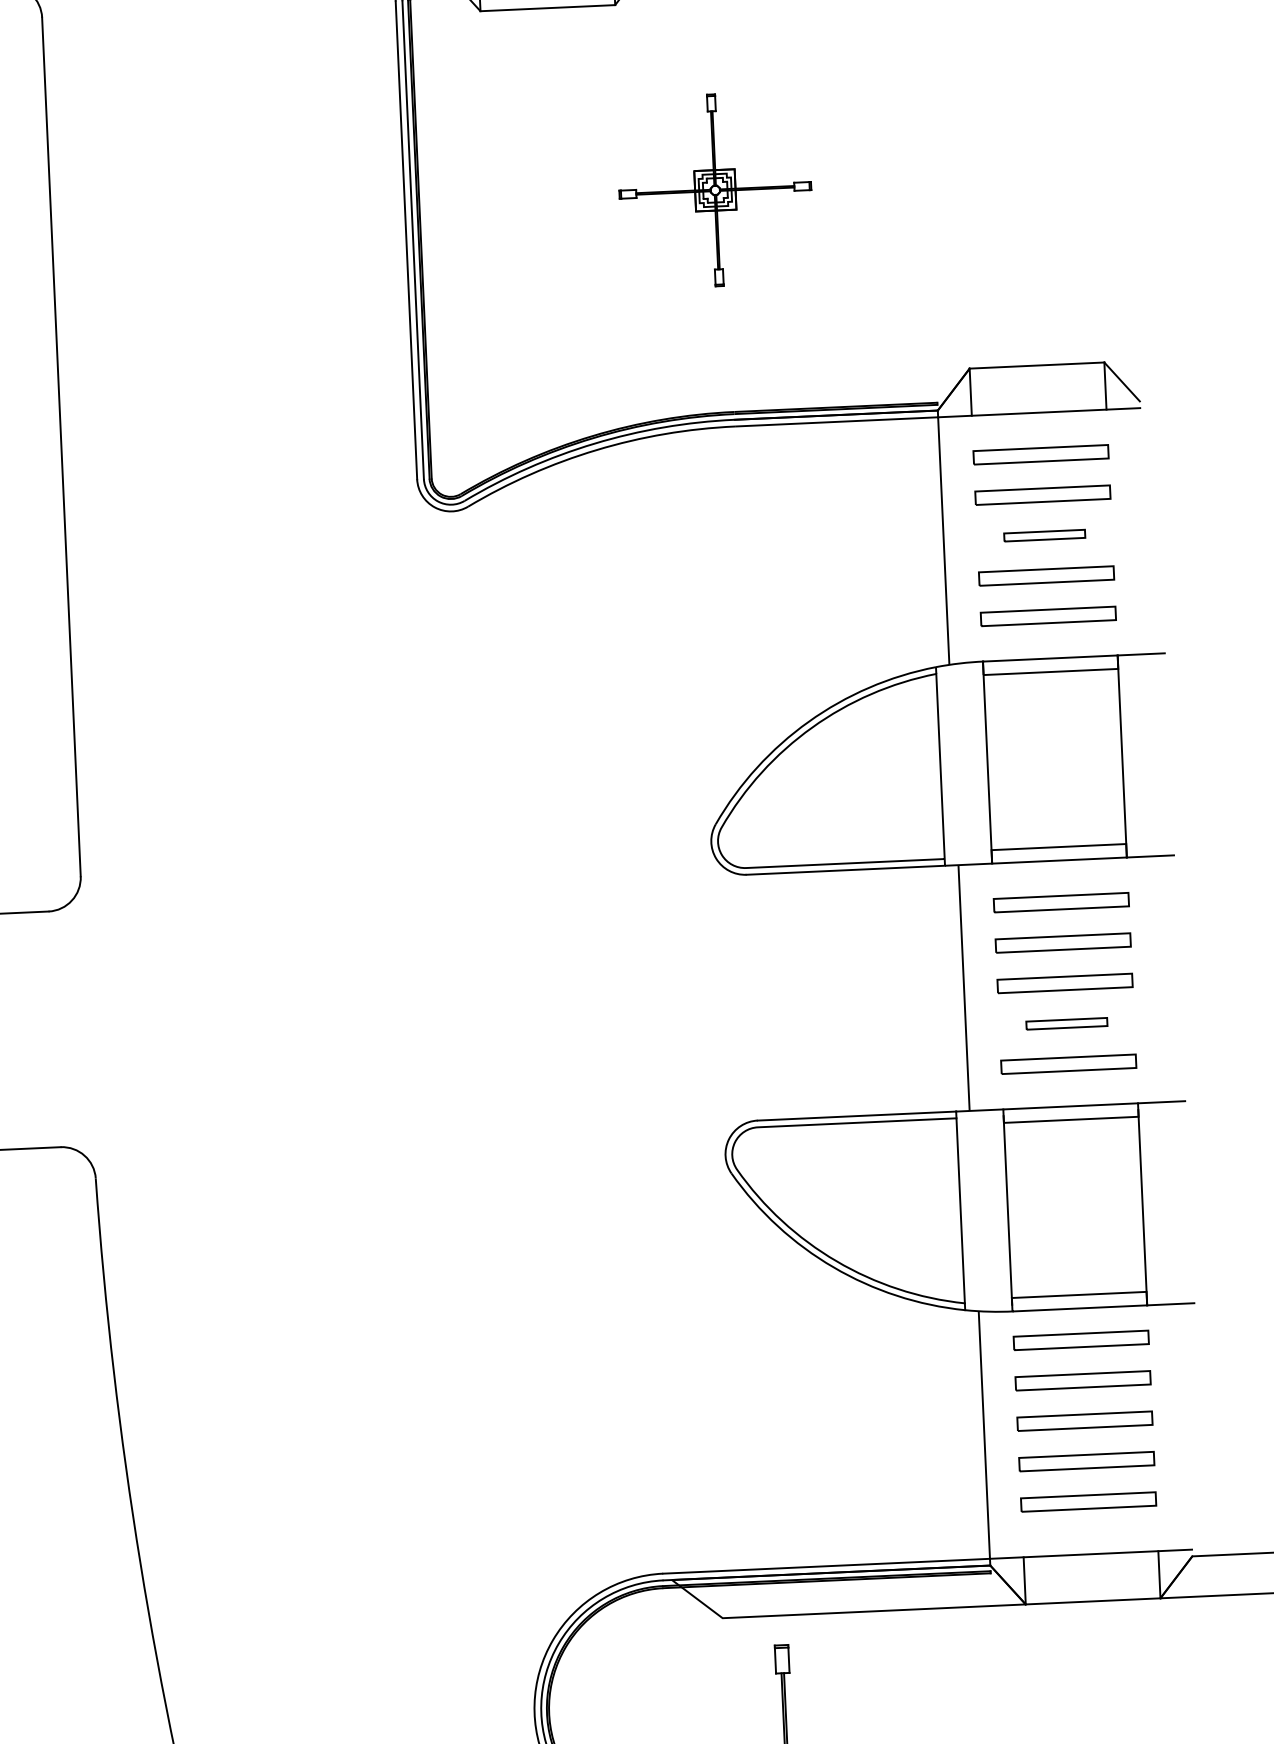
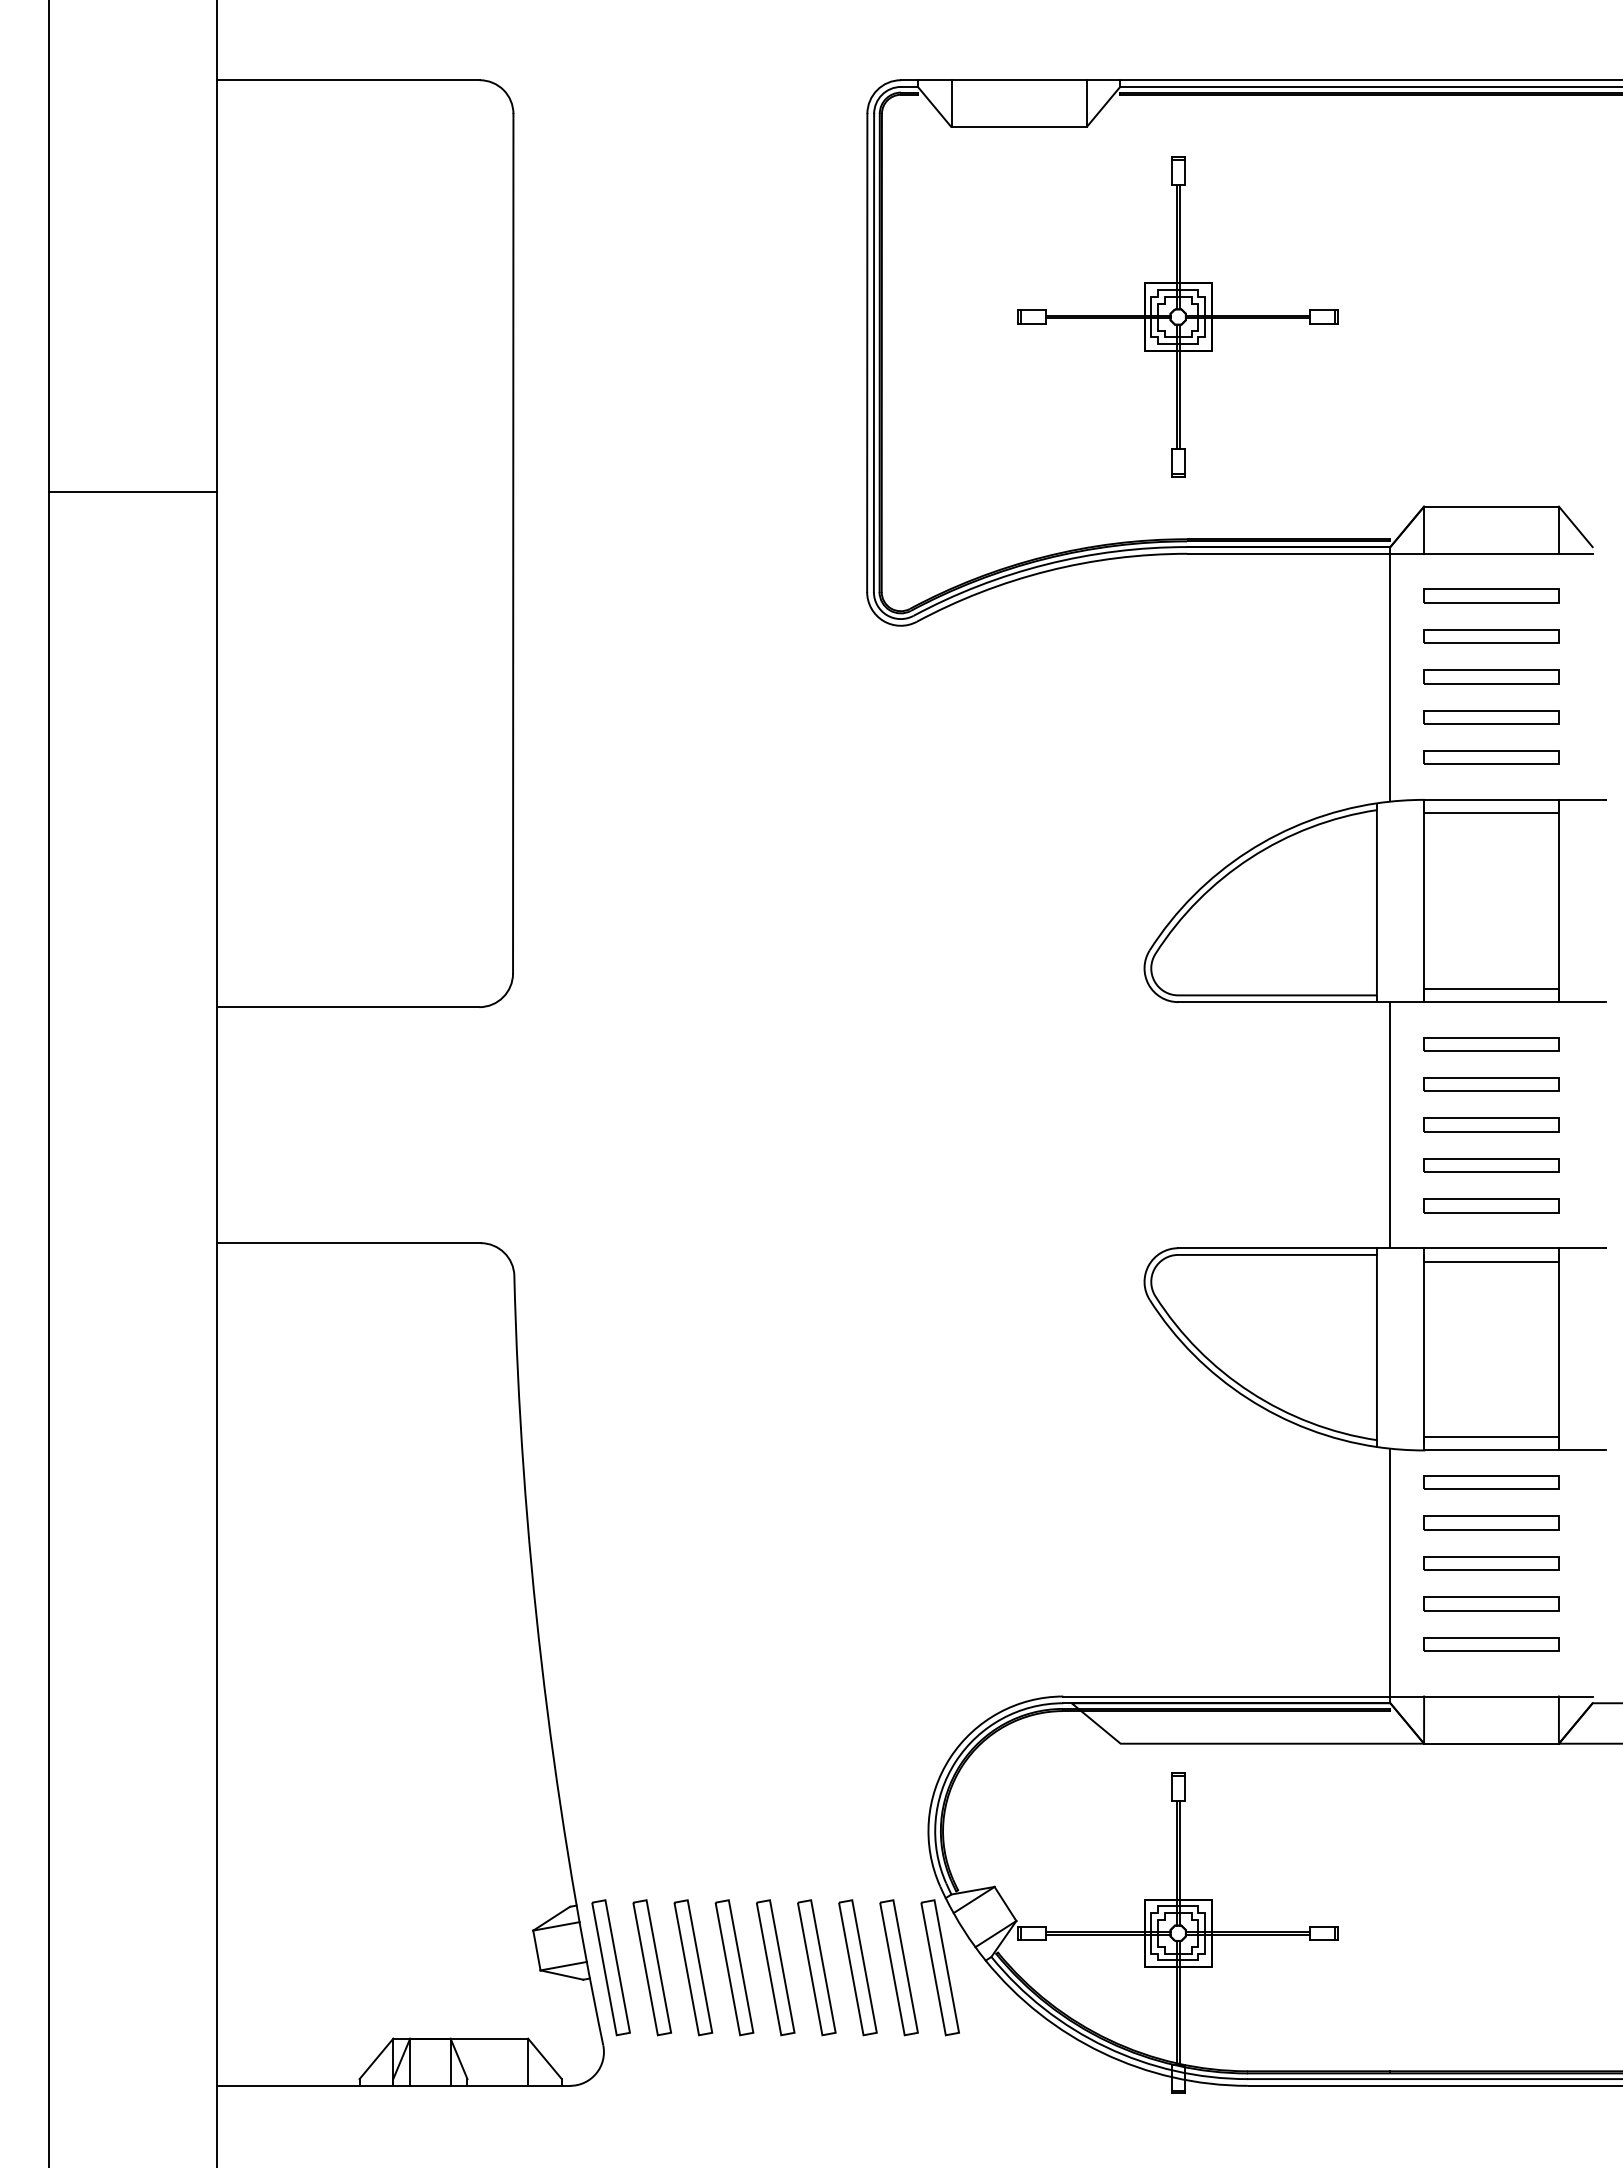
part: (714, 189) -> (1177, 316), size x1.67
part: (1044, 535) -> (1491, 676), size x1.67
part: (1066, 1023) -> (1491, 1165), size x1.67

